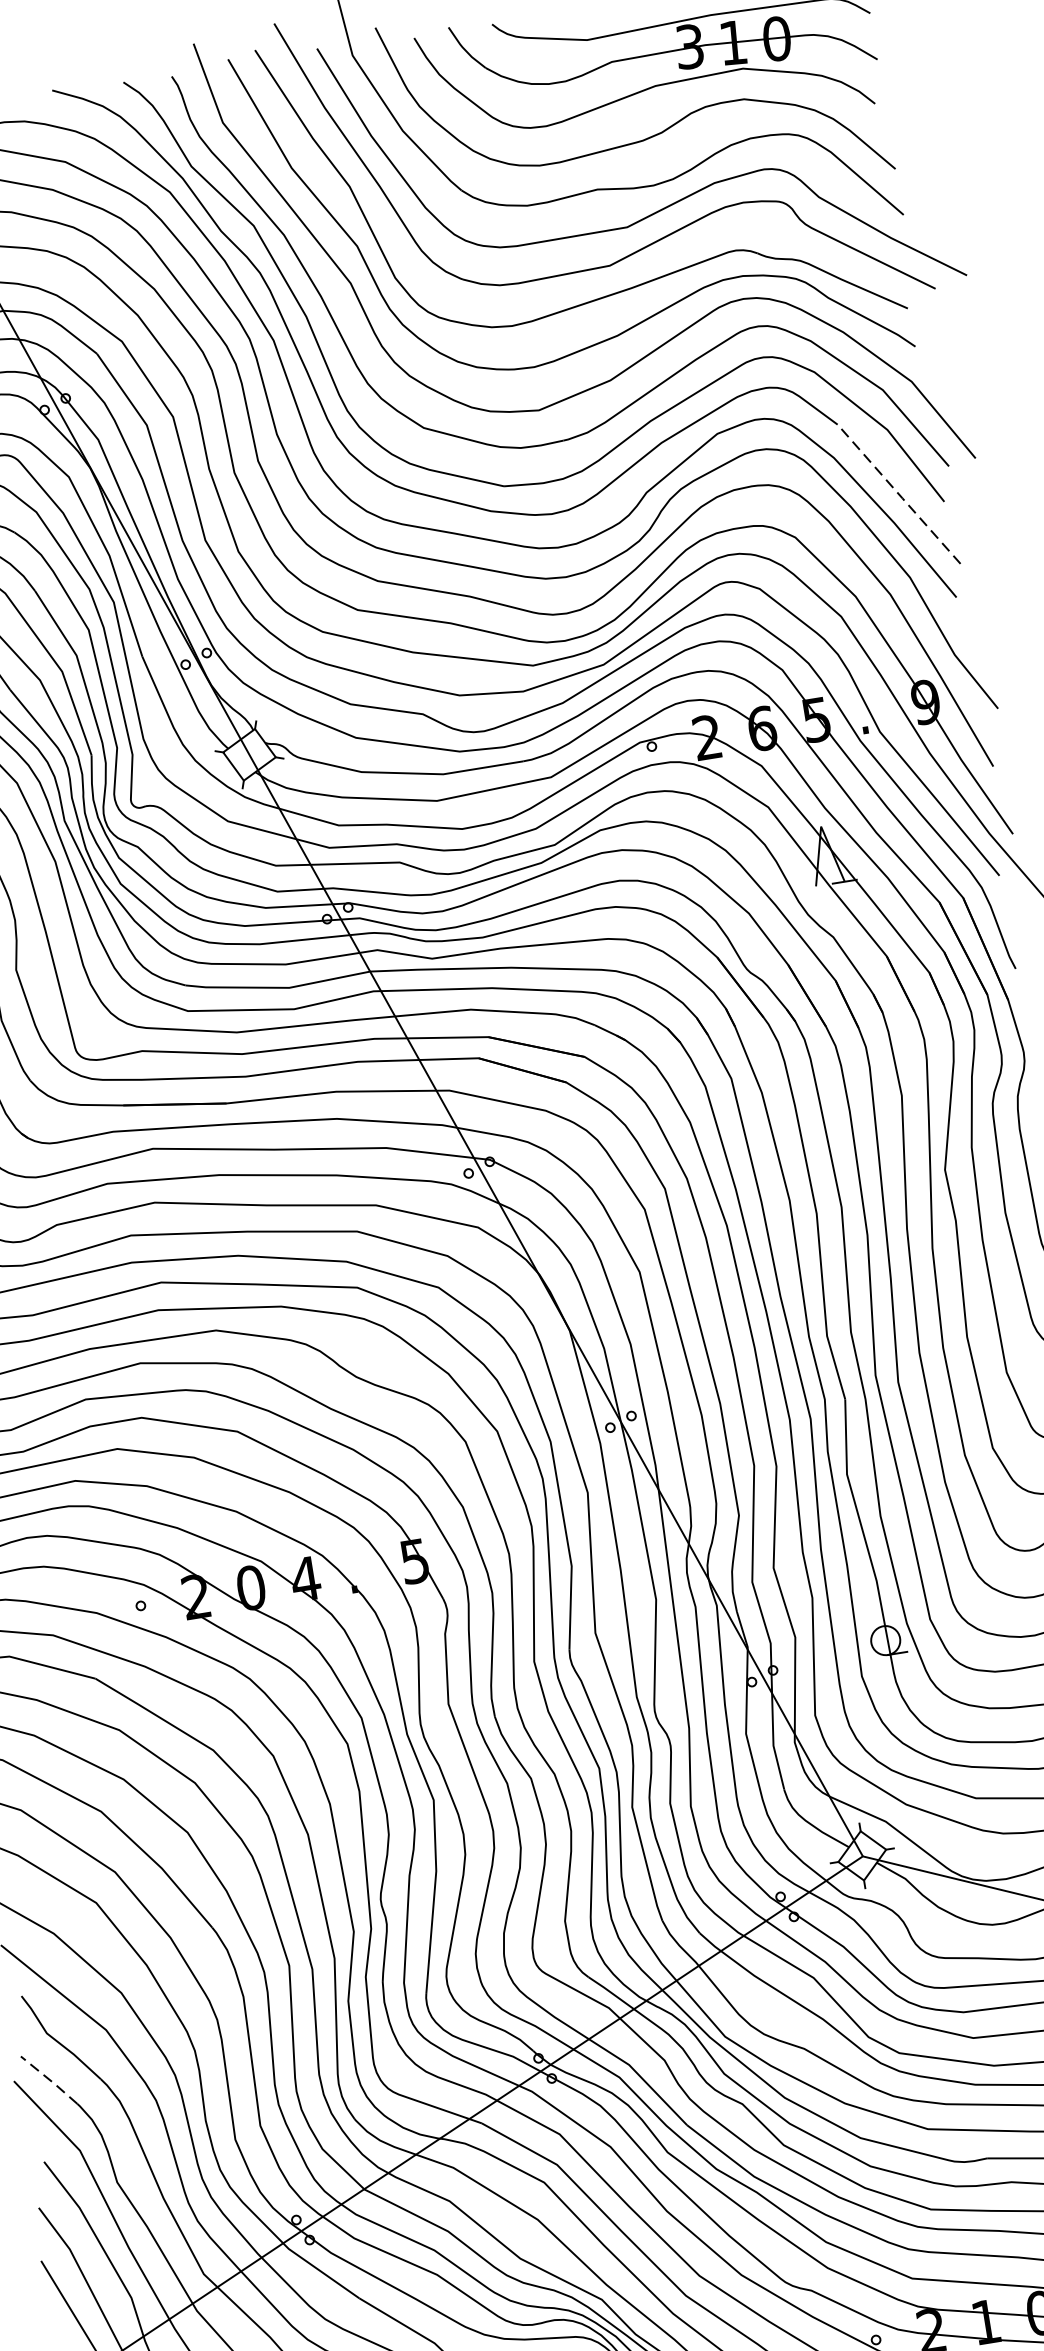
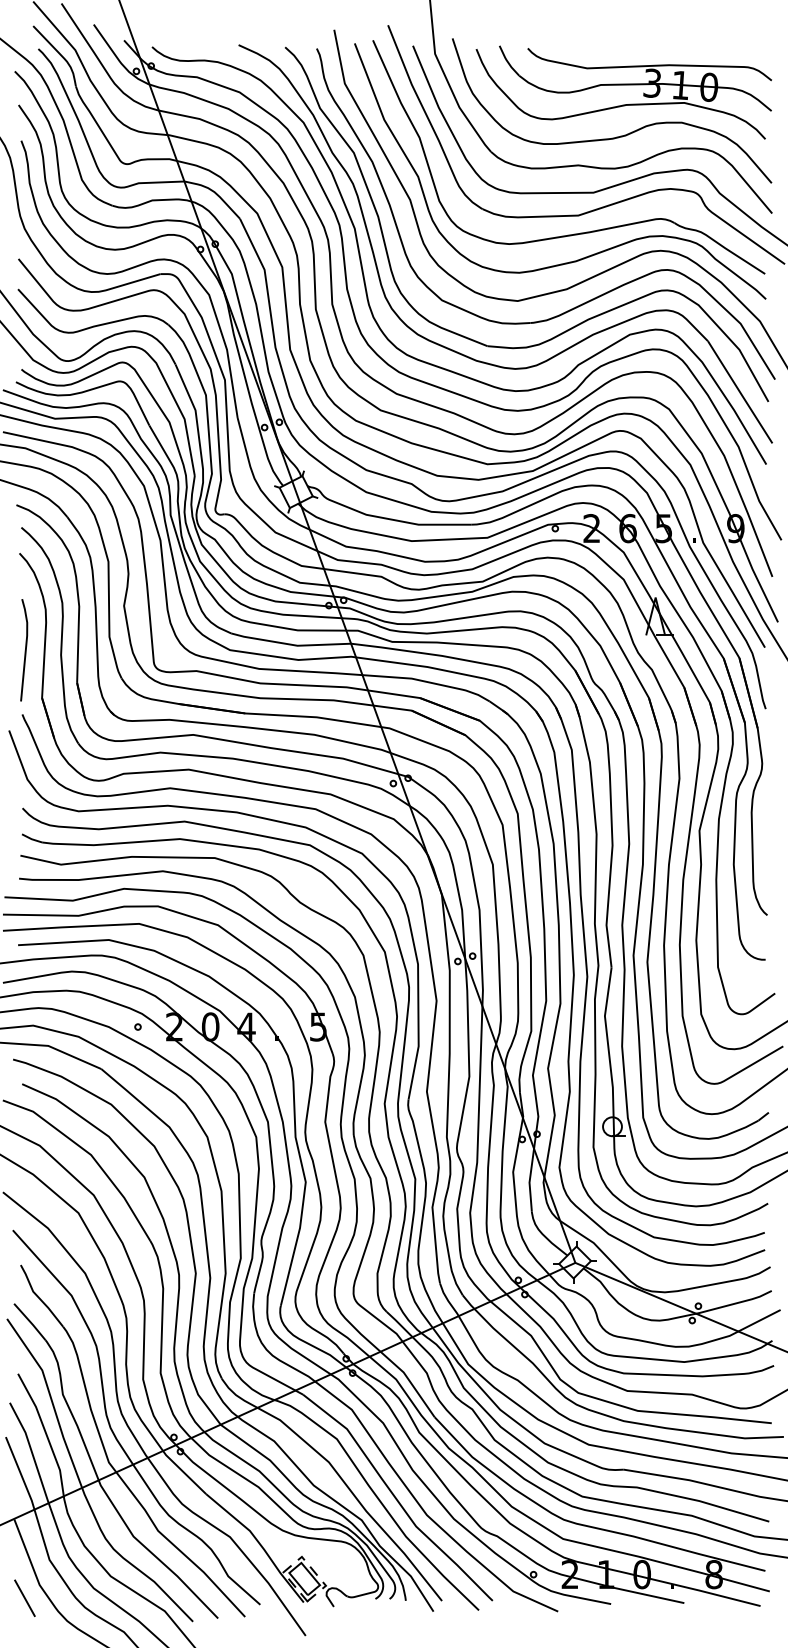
line: (899, 494) -> (740, 392), dashed -> solid
line: (50, 2080) -> (30, 1322), dashed -> solid

